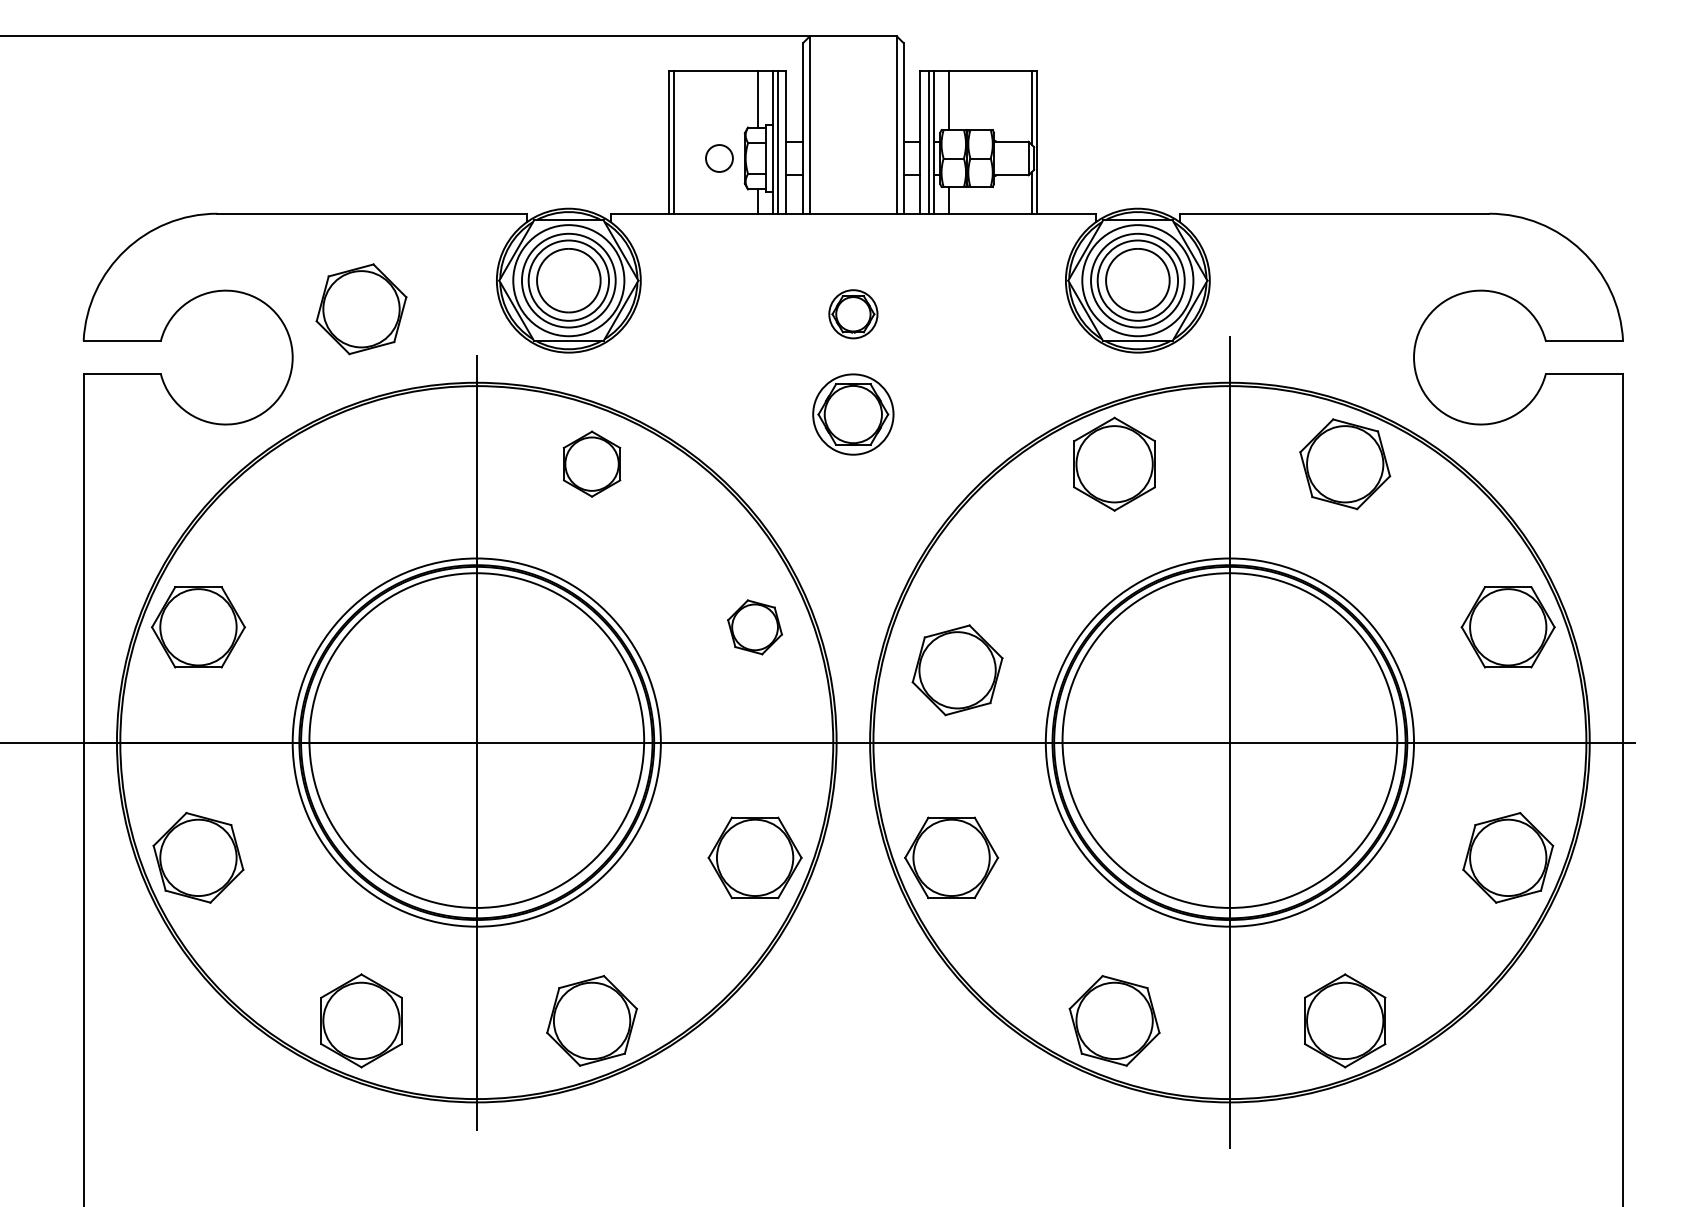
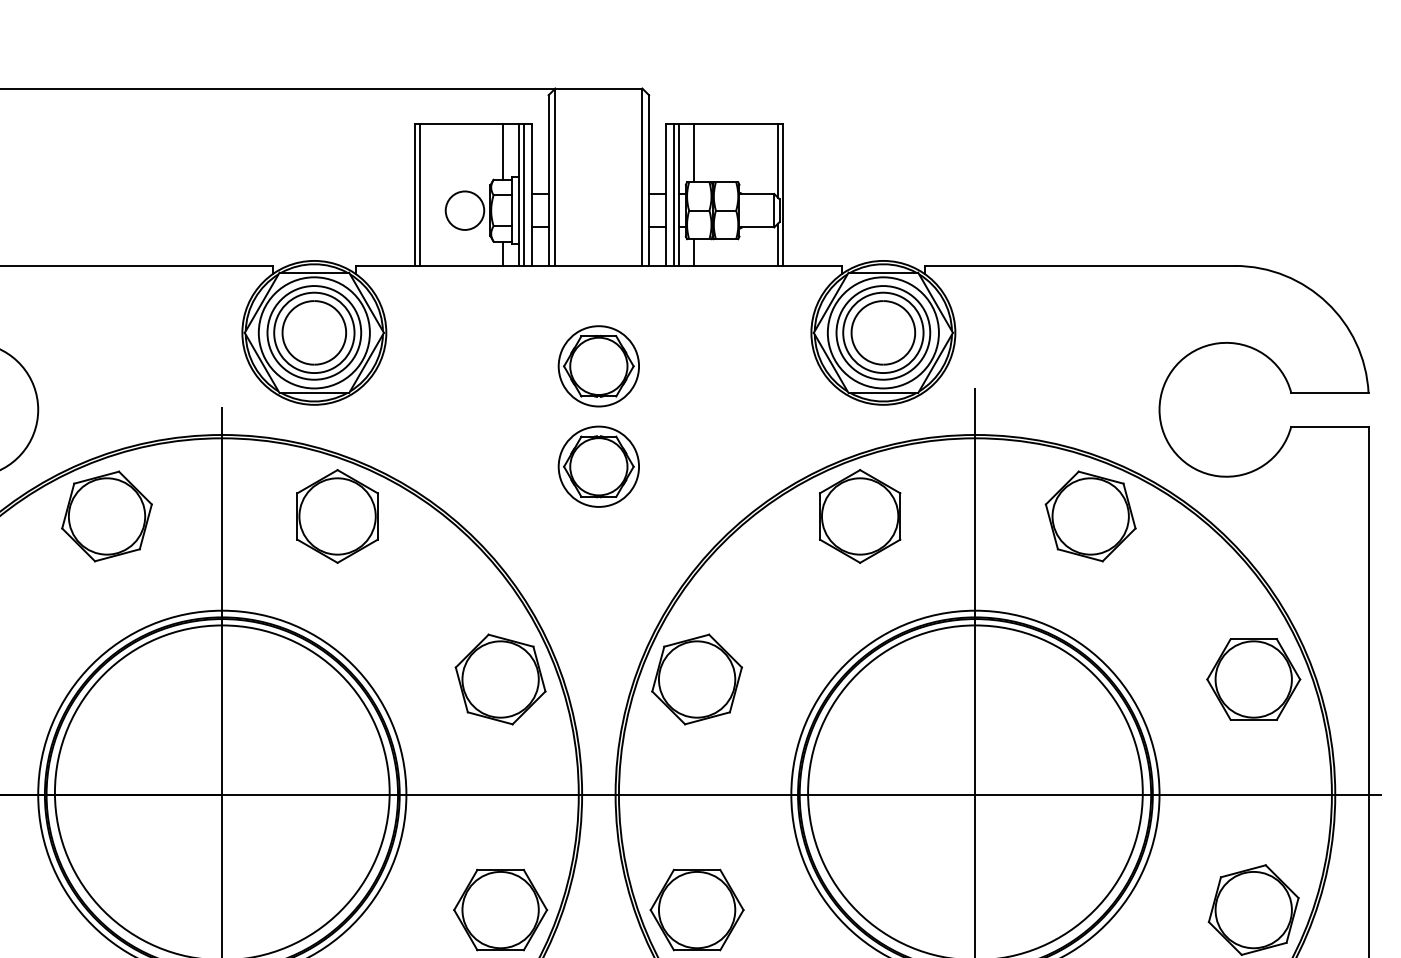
circle: (719, 158) -> (465, 210), size x1.43
part: (361, 309) -> (107, 516), moved
part: (853, 314) -> (599, 366), size x1.67
part: (591, 463) -> (337, 515), size x1.43
part: (754, 627) -> (500, 679), size x1.67
part: (957, 670) -> (697, 679), moved

